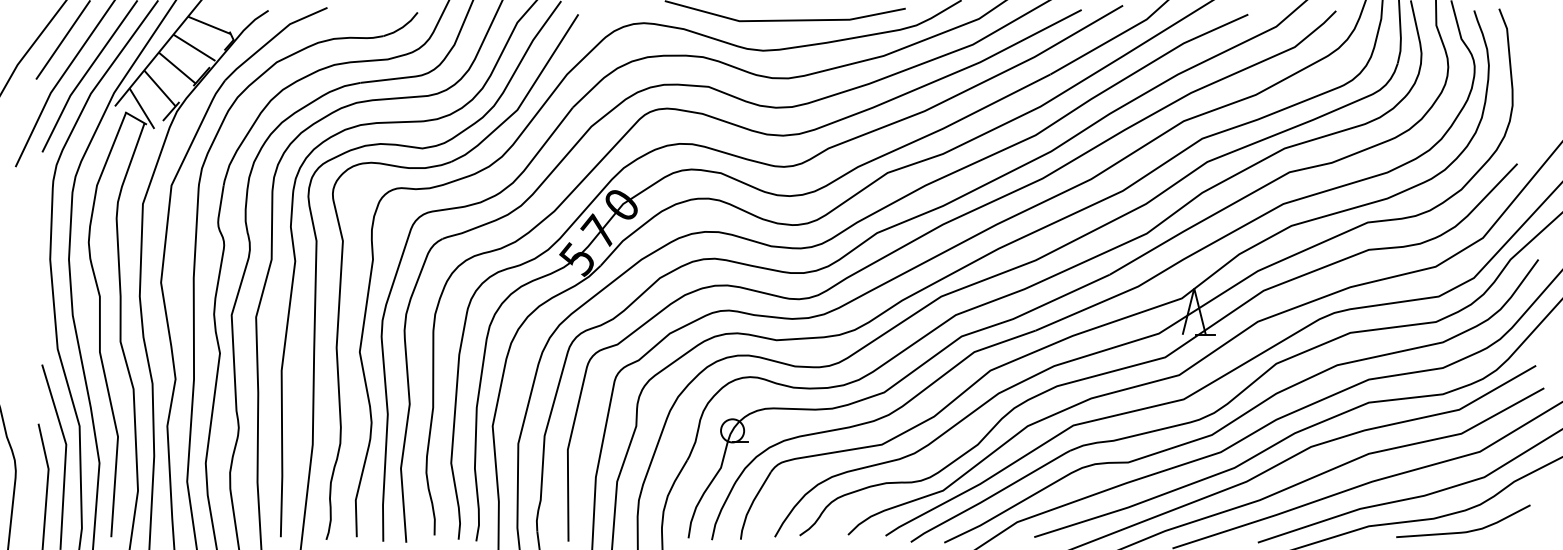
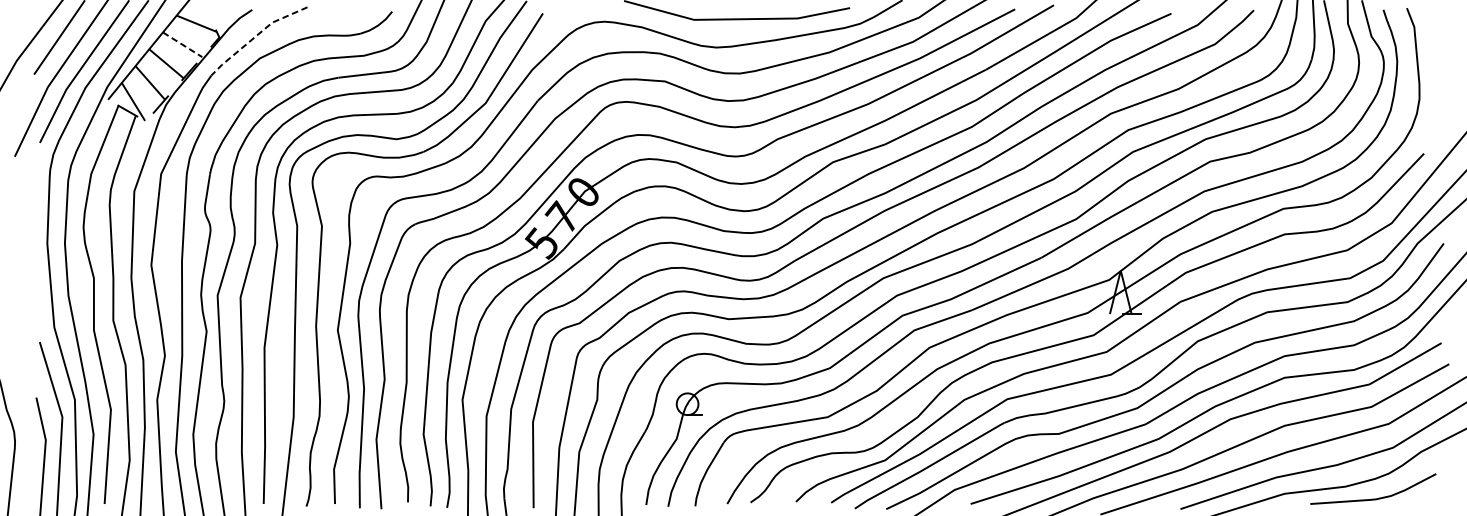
line: (272, 38) -> (255, 36), solid -> dashed
line: (194, 47) -> (182, 44), solid -> dashed

